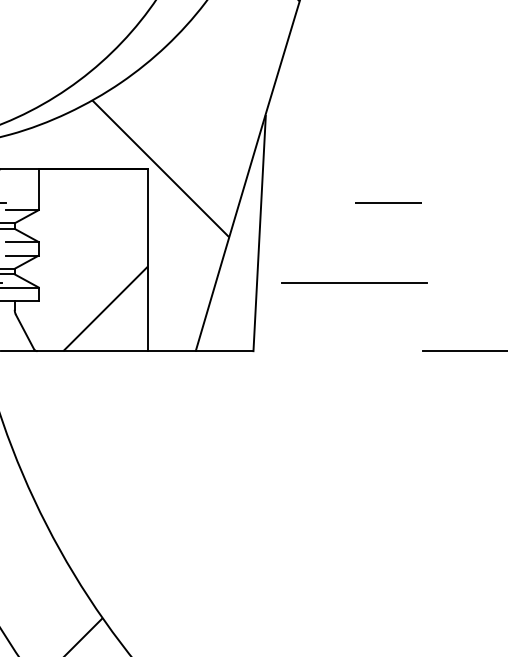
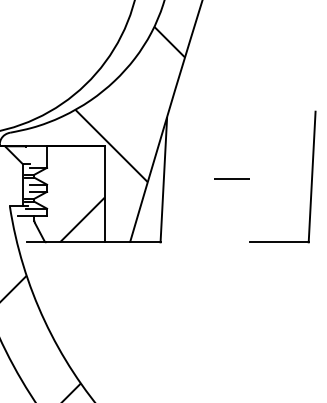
line: (387, 201) -> (231, 178), moved
line: (353, 283) -> (213, 206), removed

